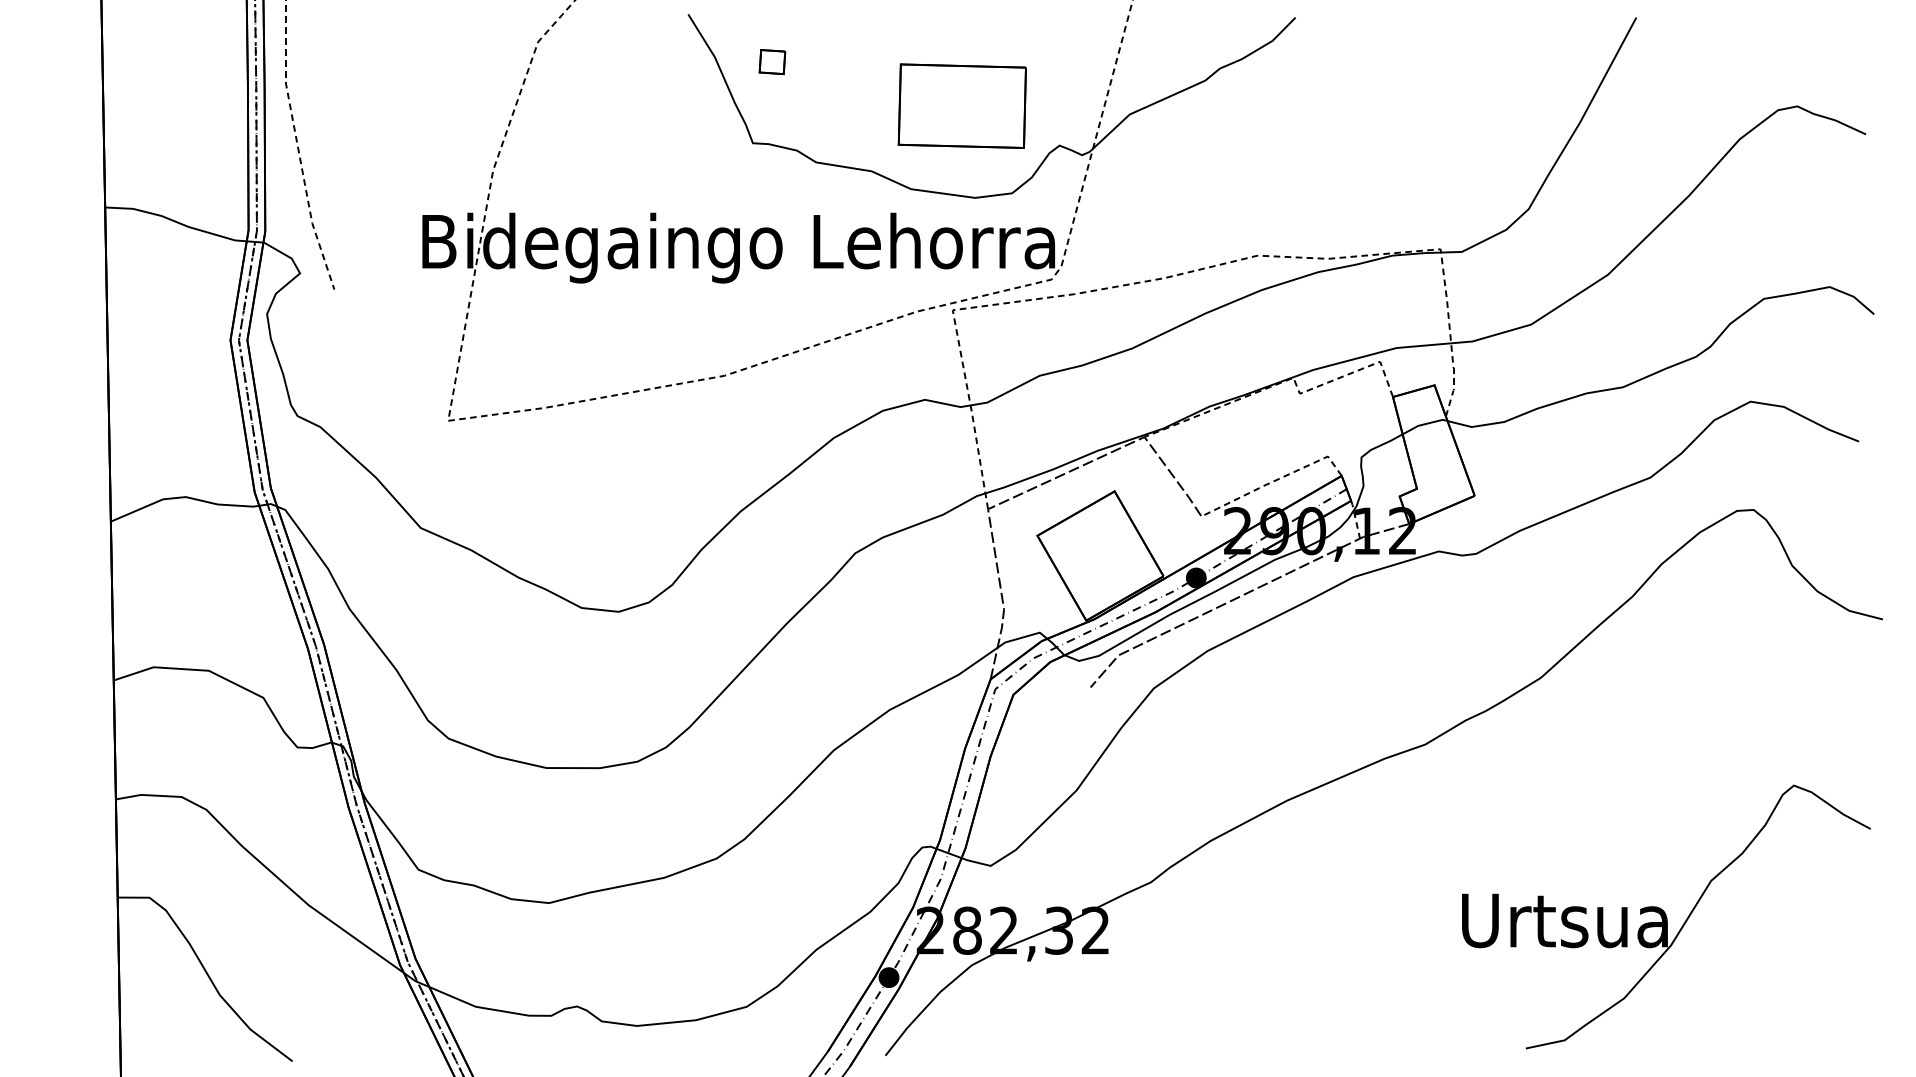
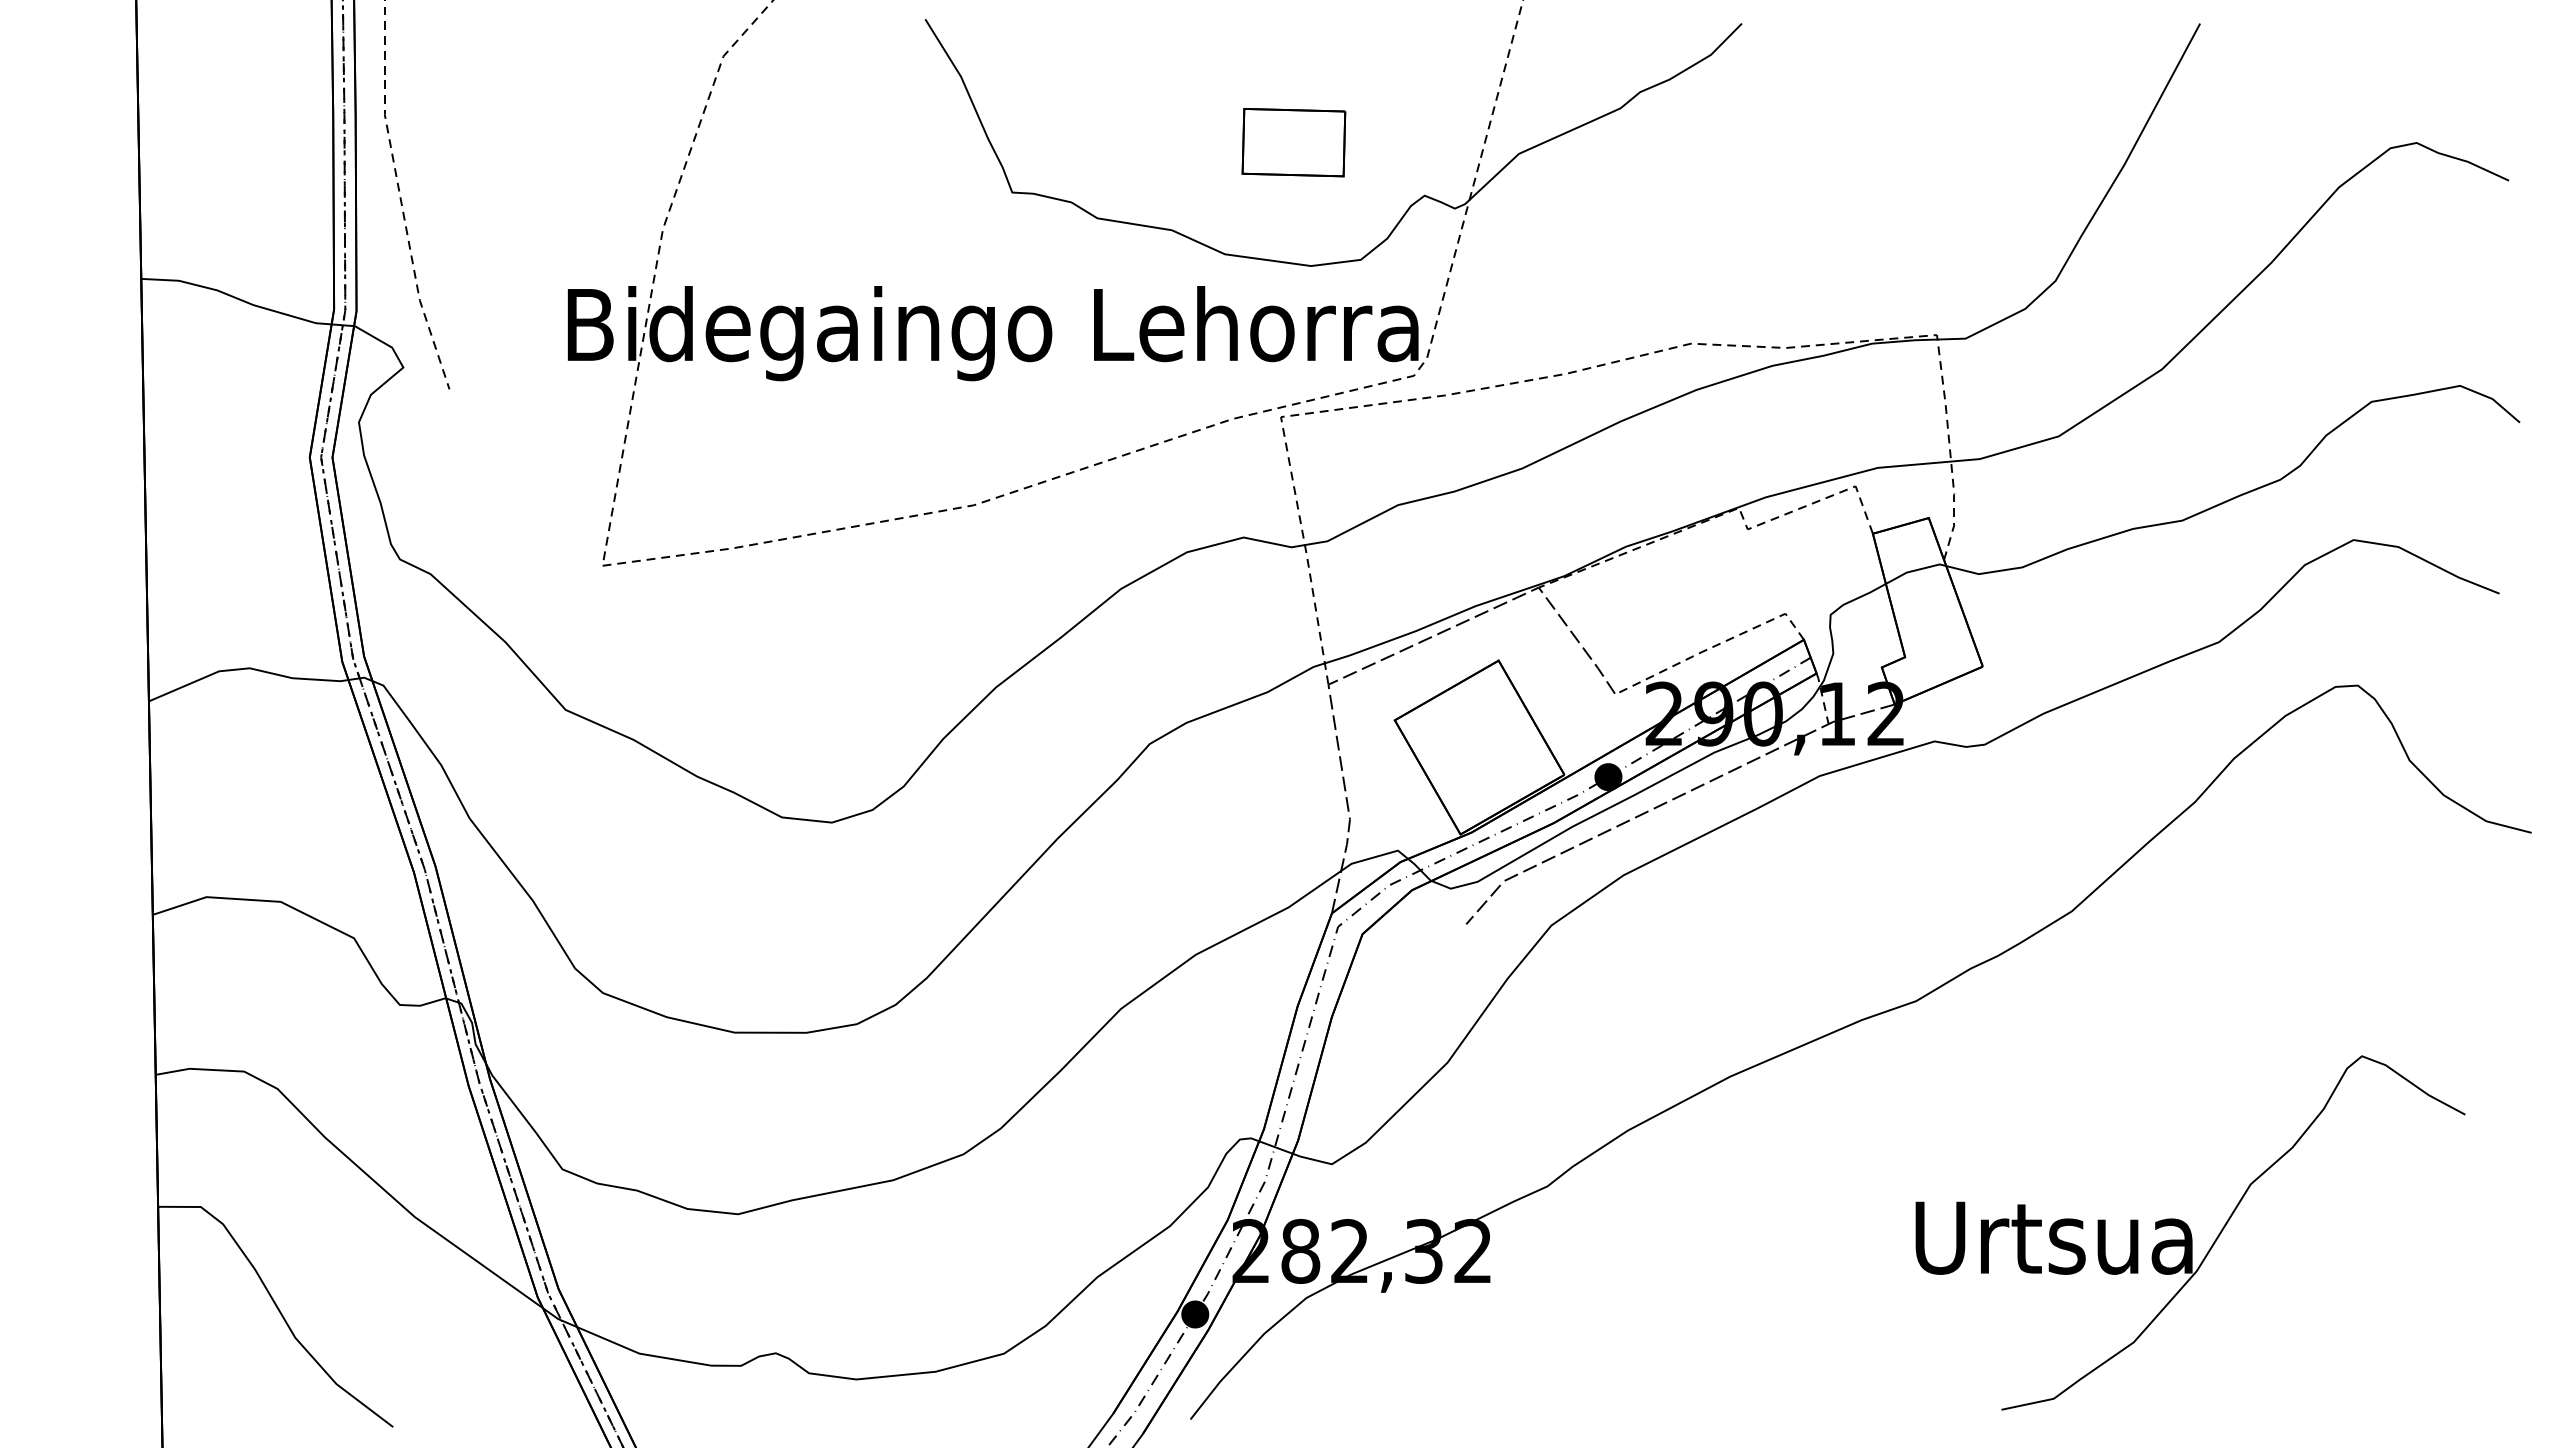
part: (772, 62) -> (1038, 83), removed
part: (962, 106) -> (1293, 142), size x0.6
part: (1666, 916) -> (2190, 1232), moved

